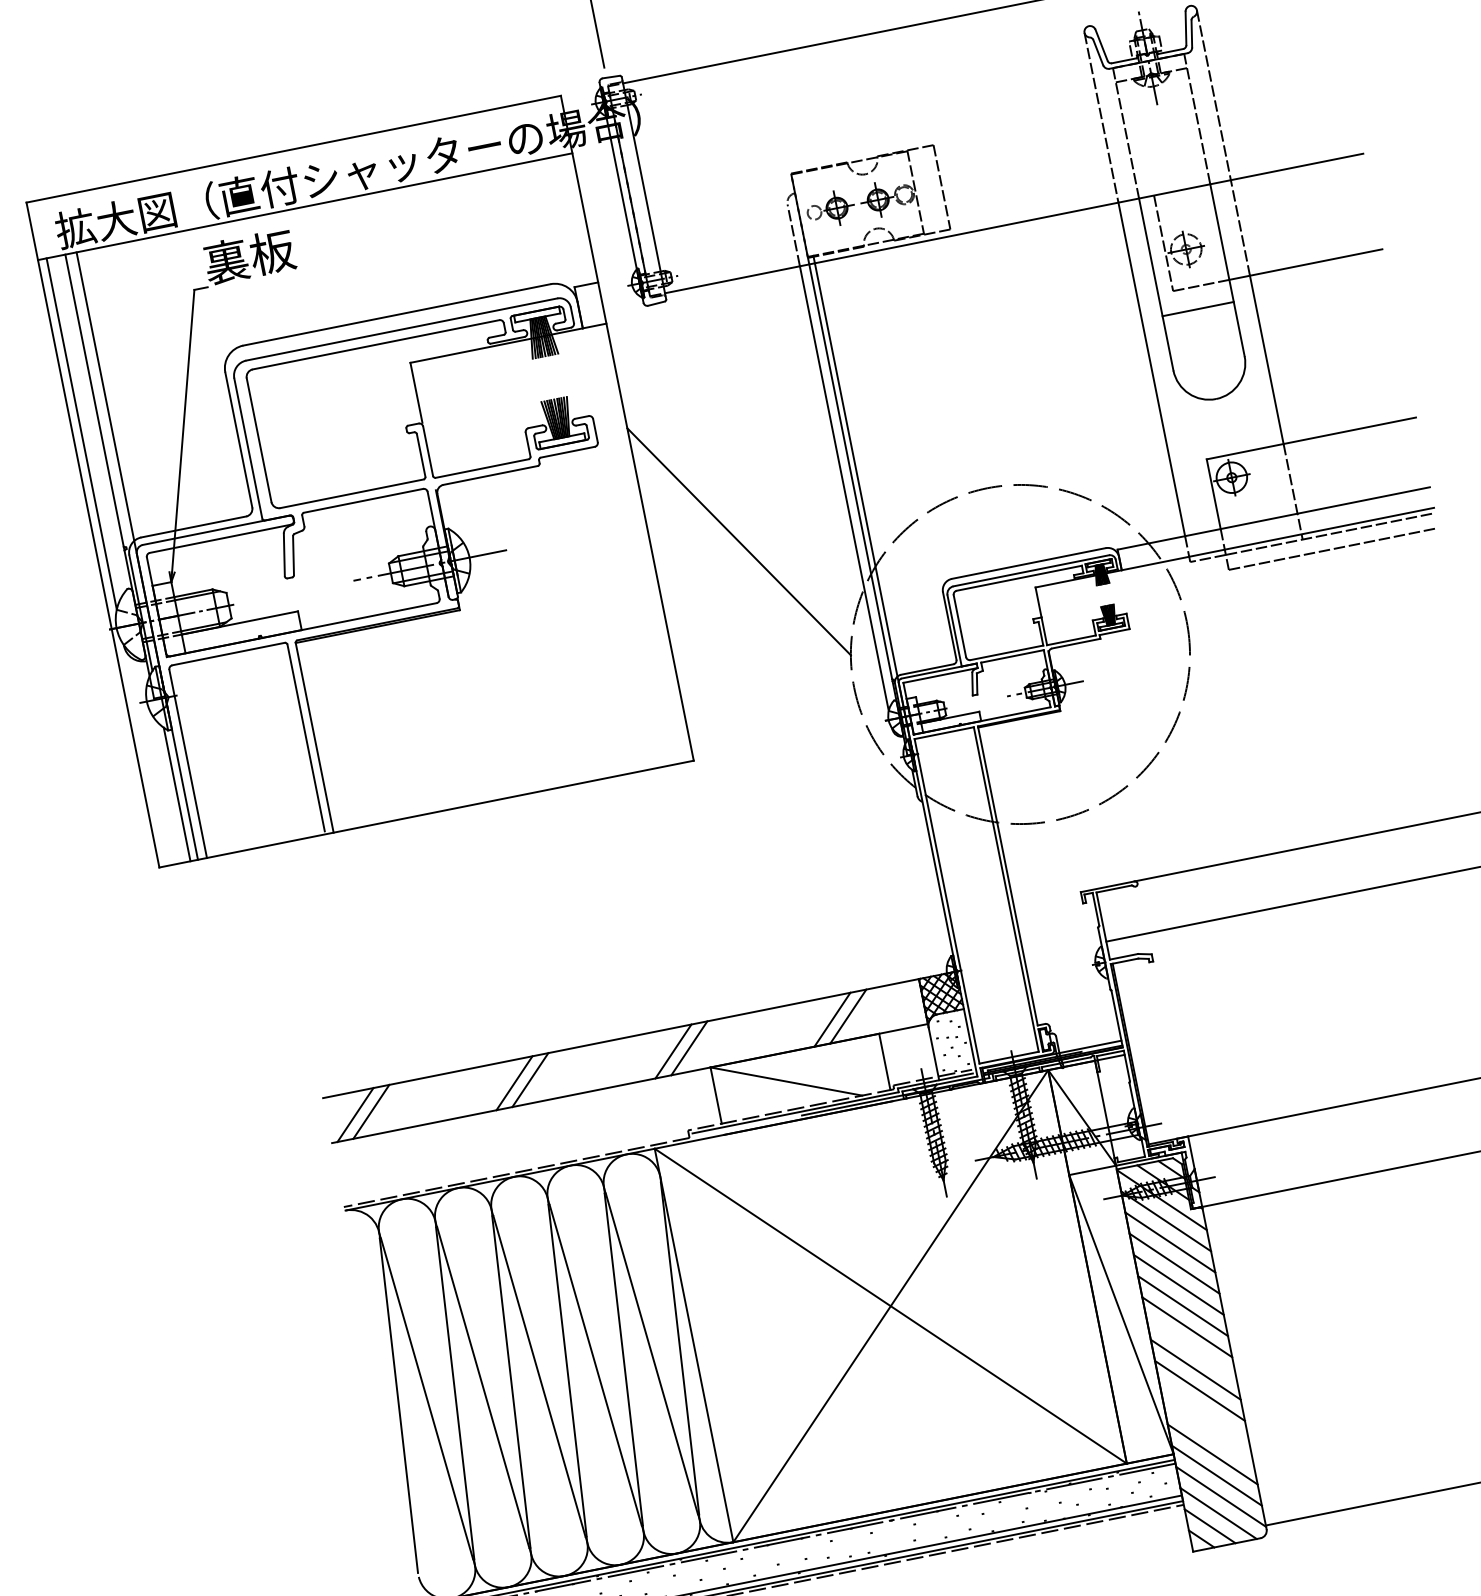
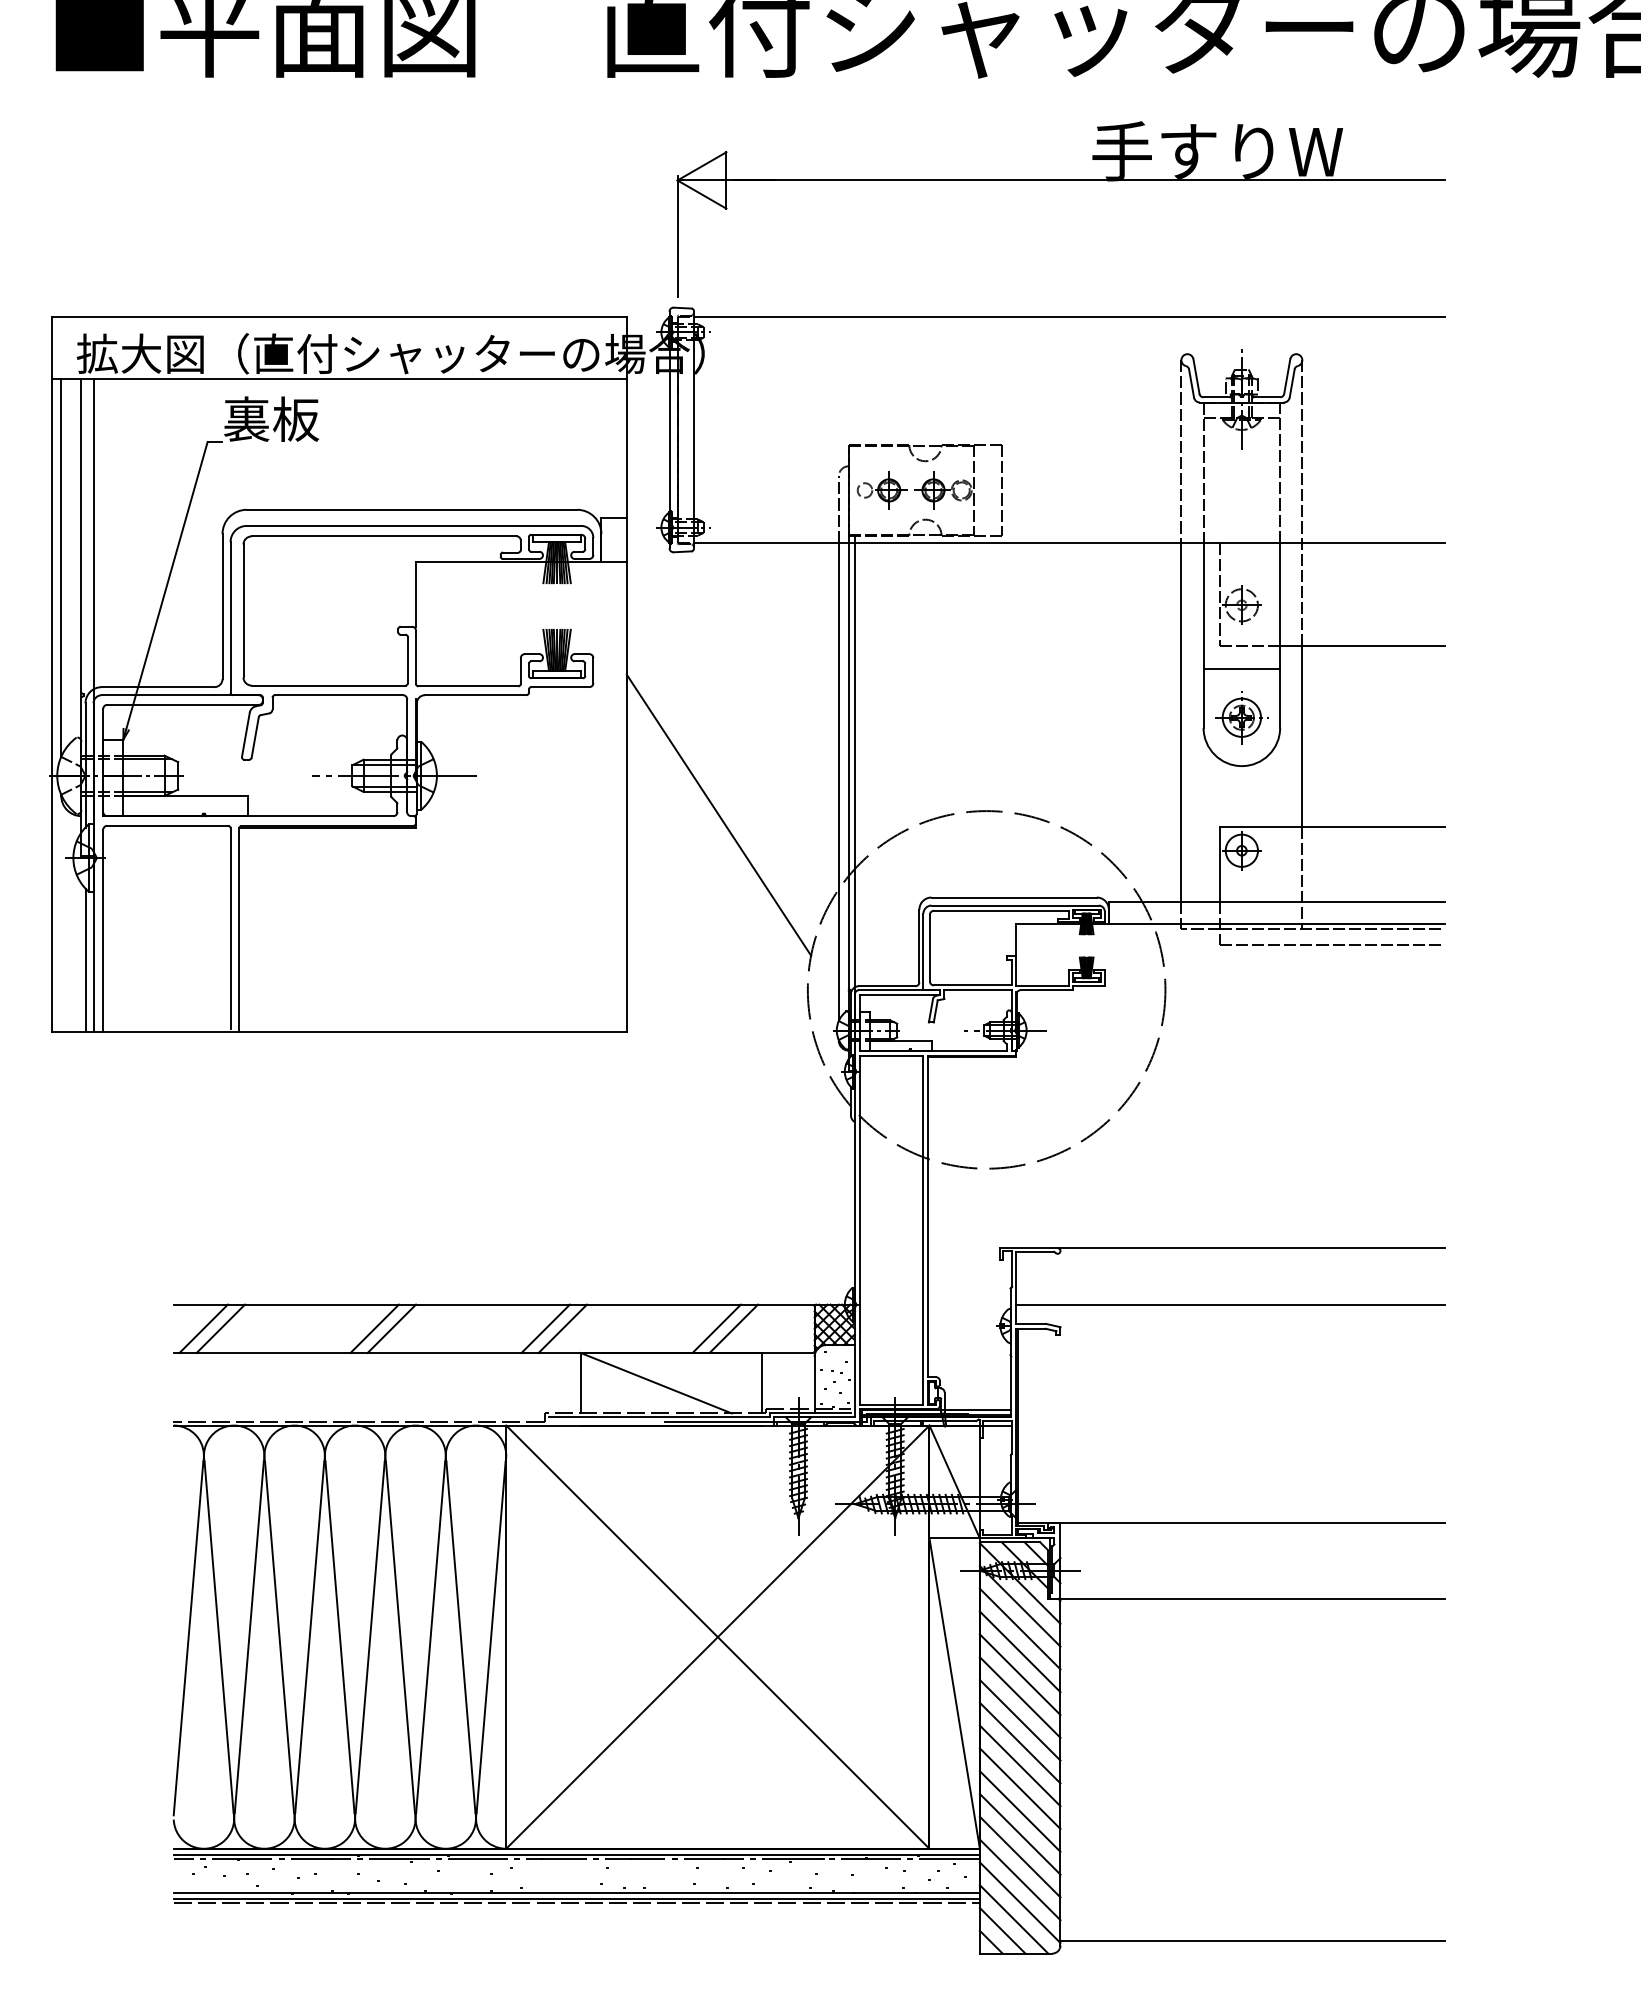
part: (1206, 353) -> (1241, 717), added
line: (1190, 1348) -> (1019, 1742), added
line: (1203, 1412) -> (1019, 1811), added
line: (1207, 1433) -> (1019, 1834), added

